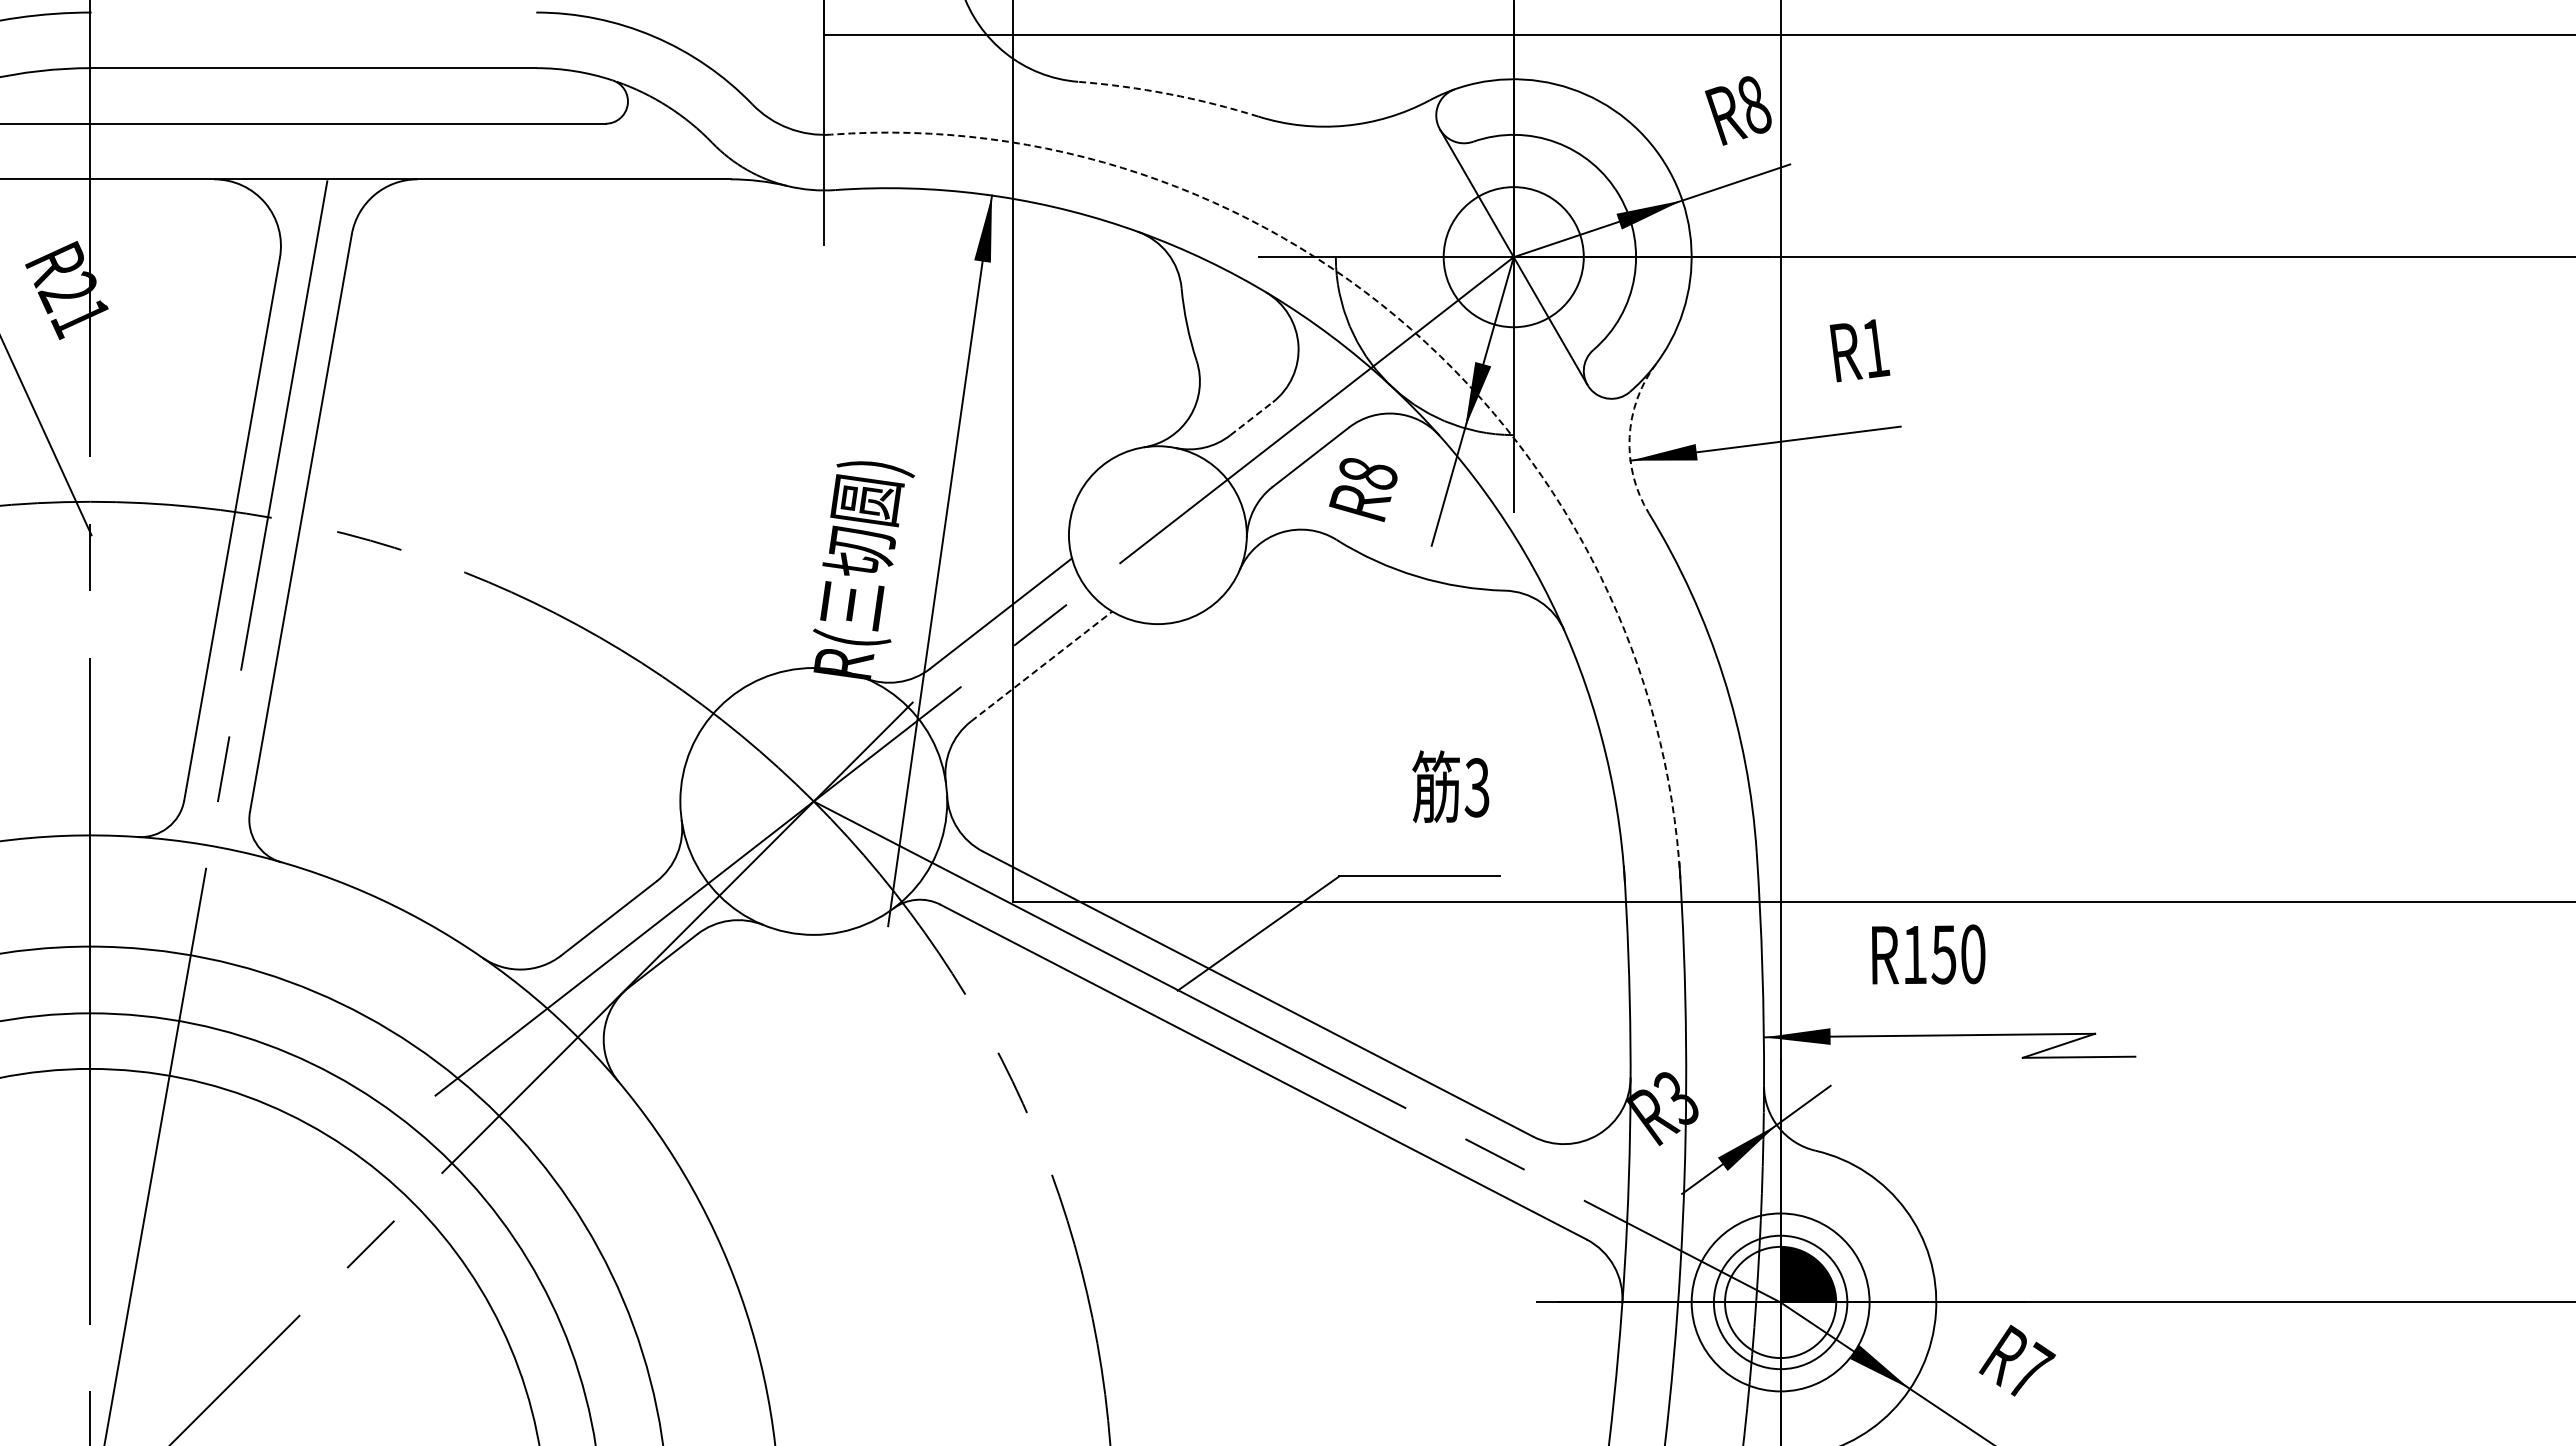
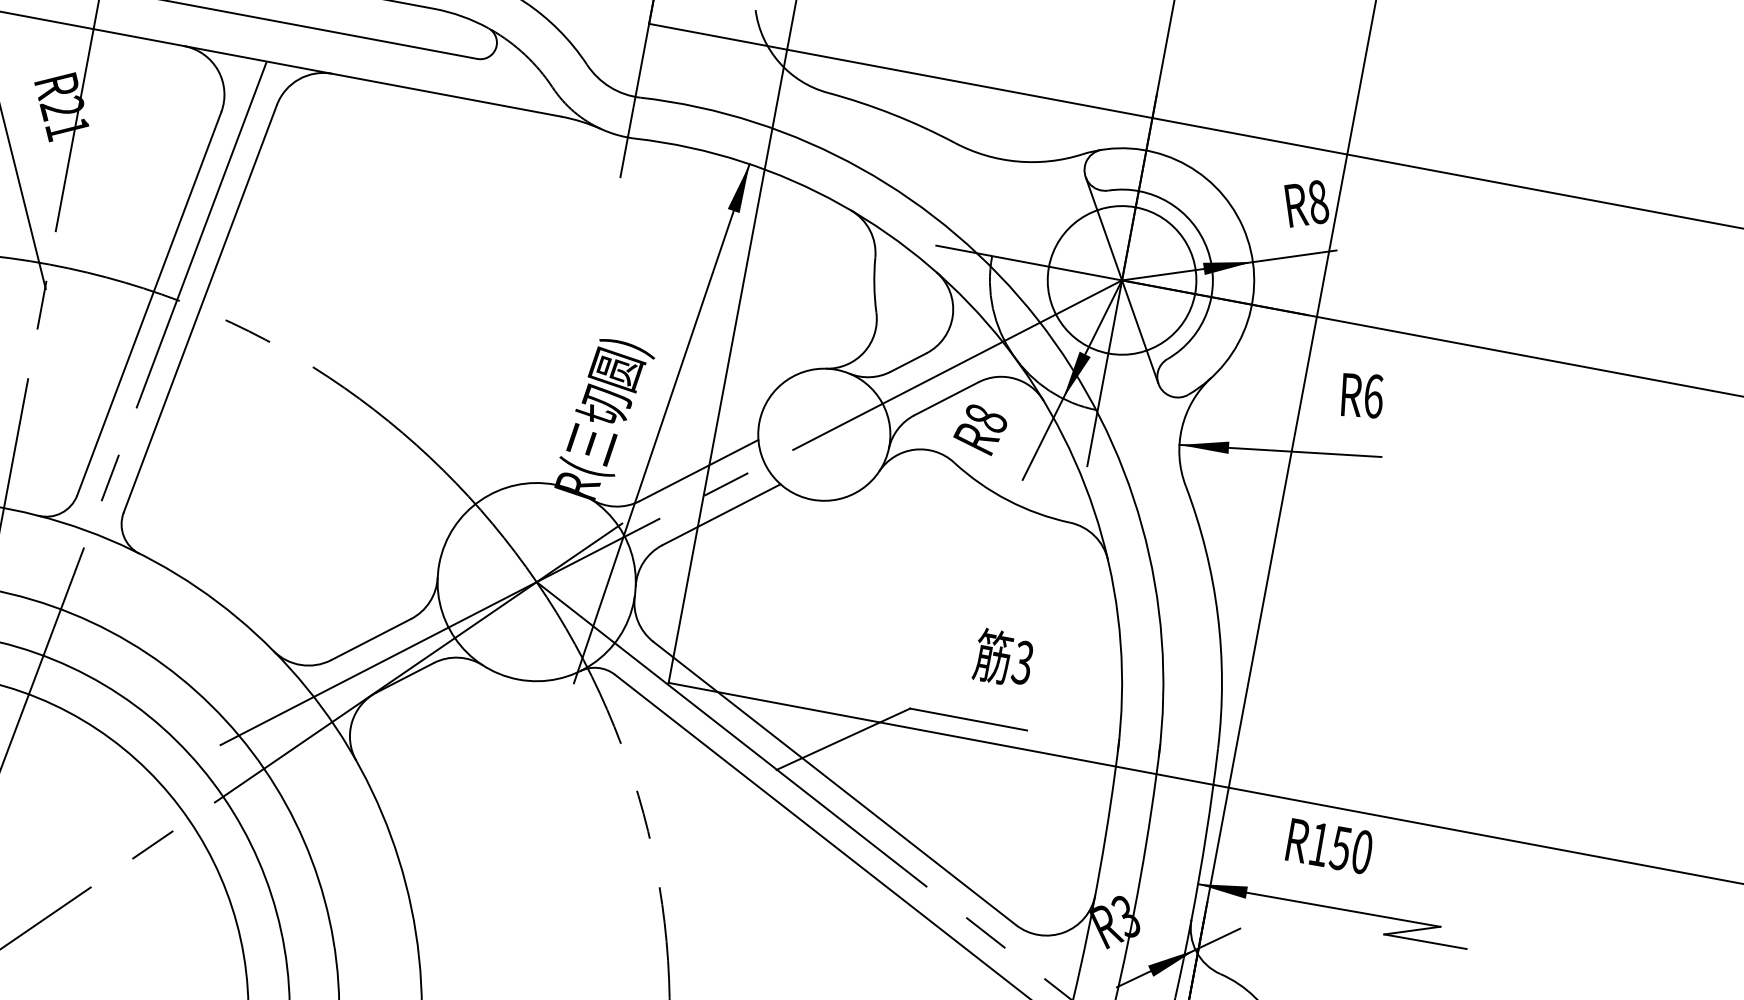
arc: (1169, 94) -> (892, 114), dashed -> solid
circle: (1513, 257) -> (1121, 280), size x1.43
arc: (1411, 329) -> (1037, 319), dashed -> solid
text: (1876, 348) -> (1374, 396), R1 -> R6
line: (1251, 418) -> (908, 362), dashed -> solid
arc: (1629, 437) -> (1181, 427), dashed -> solid
line: (1042, 666) -> (722, 514), dashed -> solid

